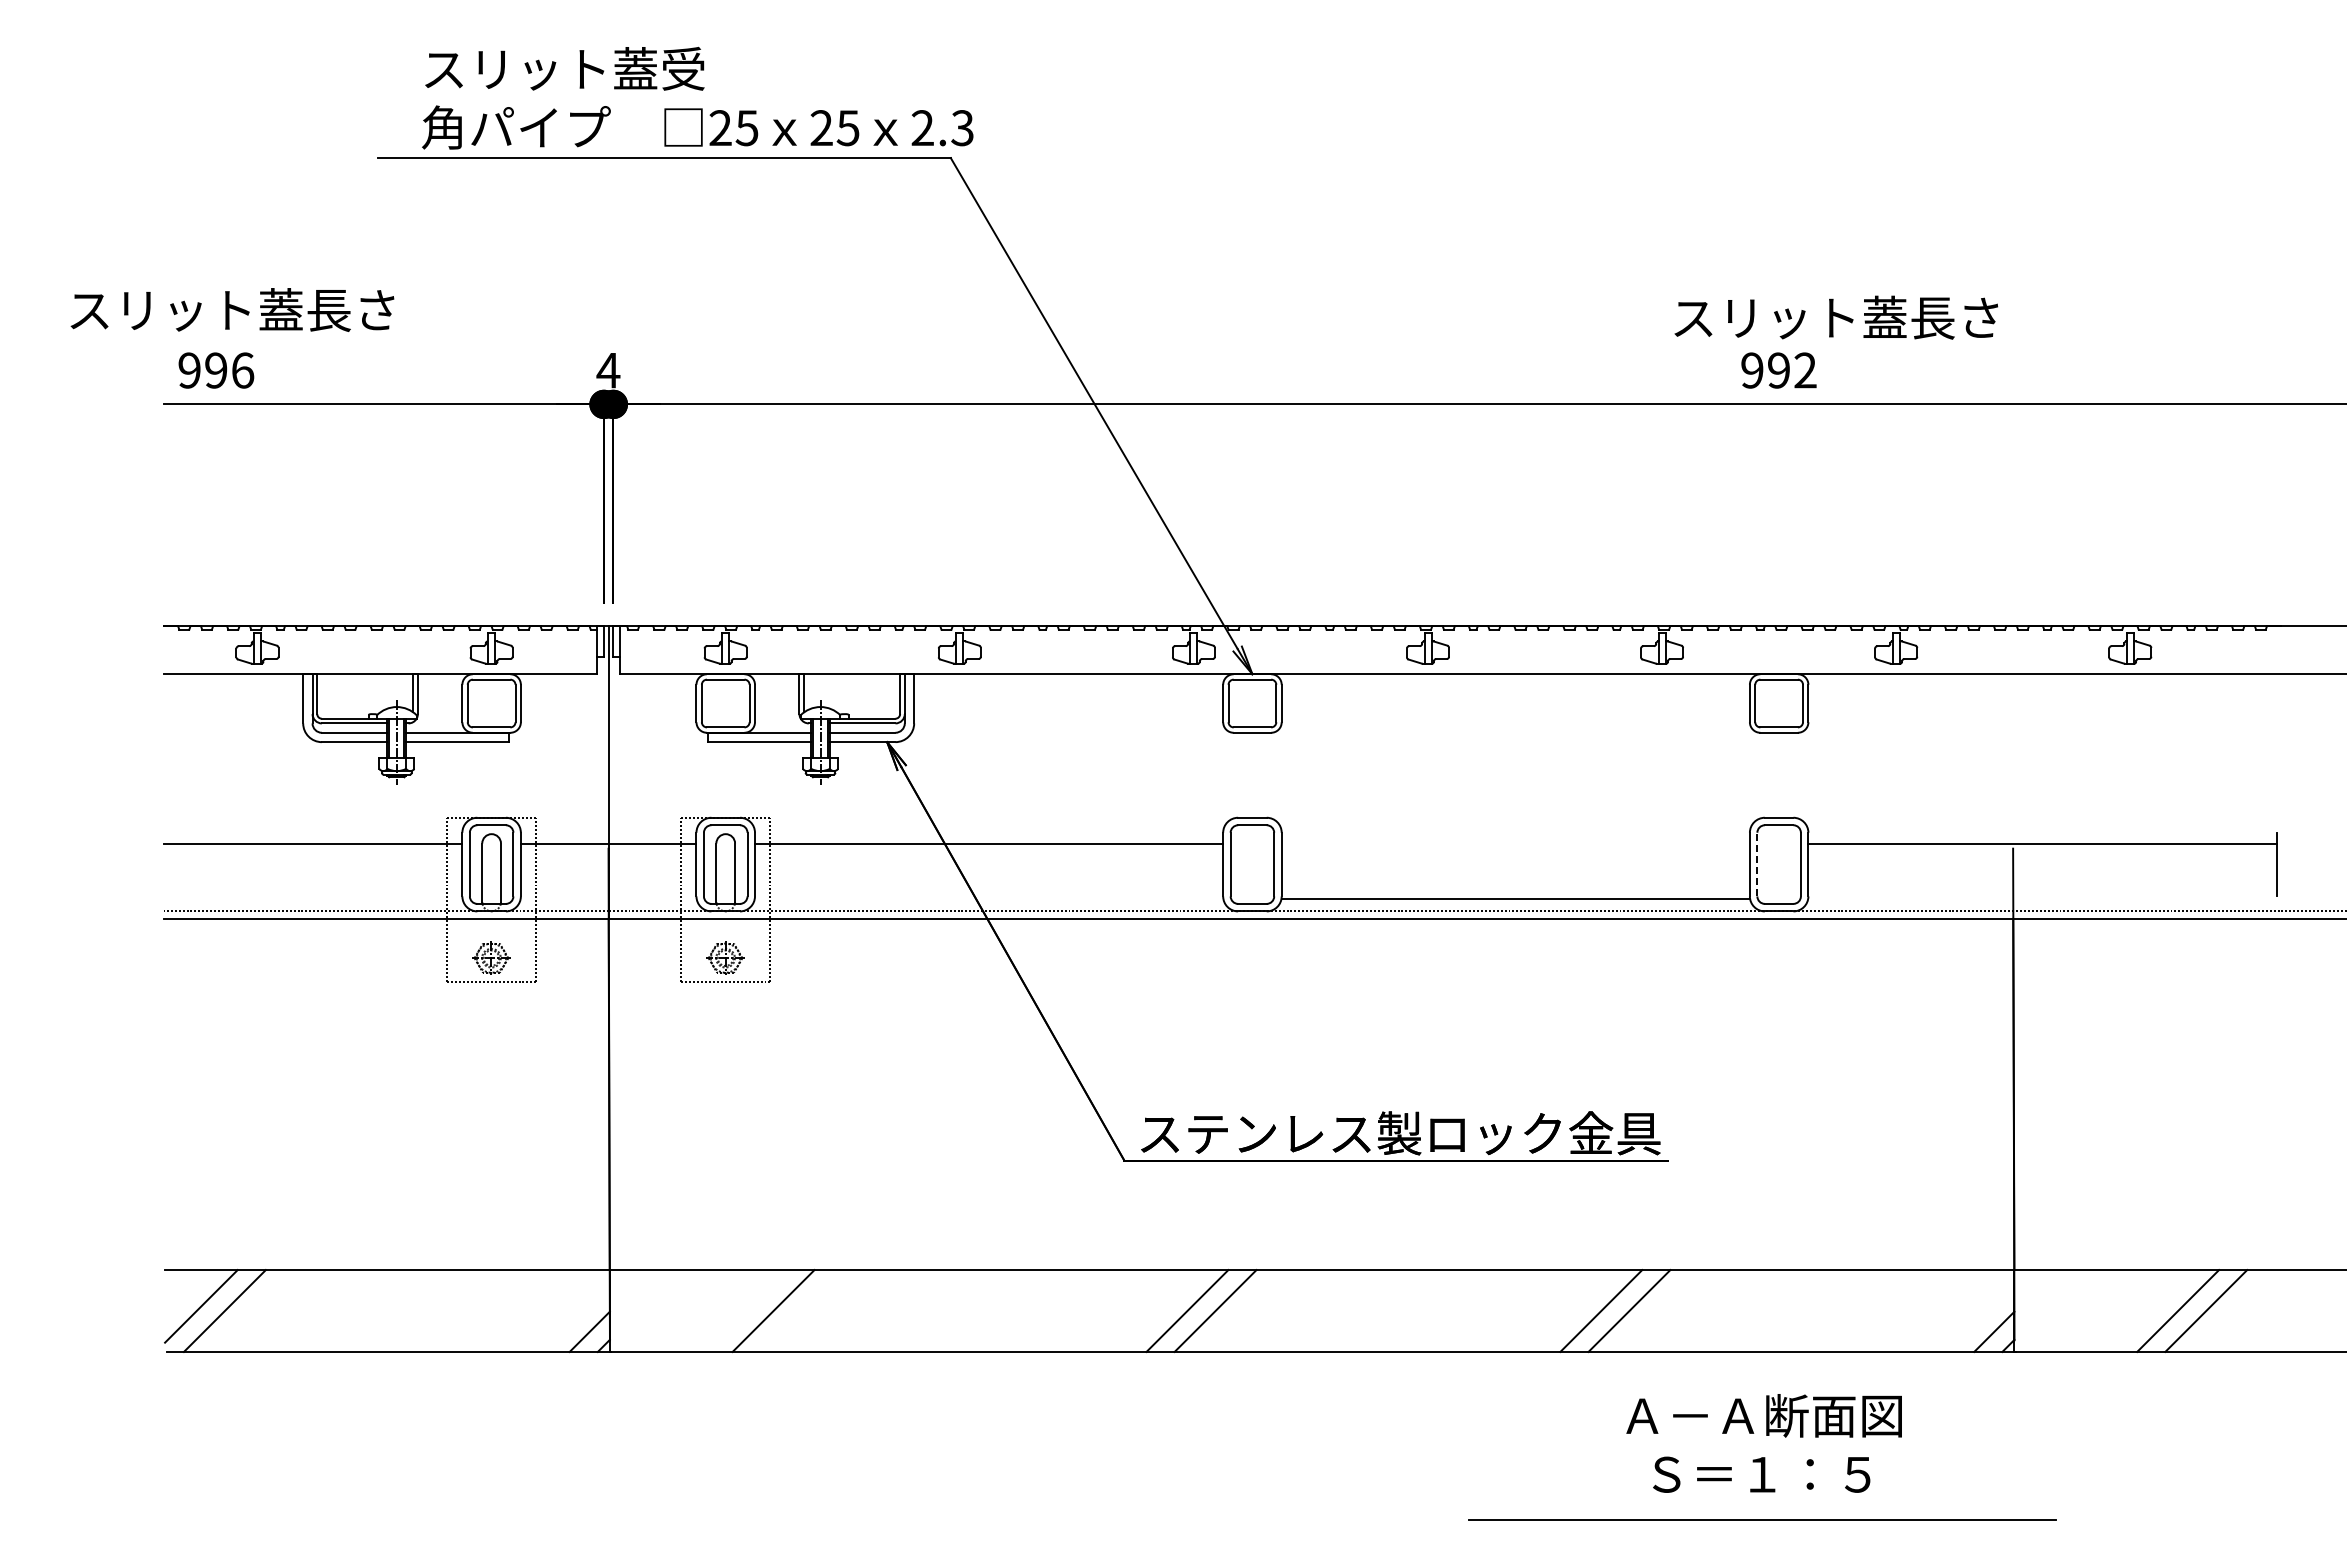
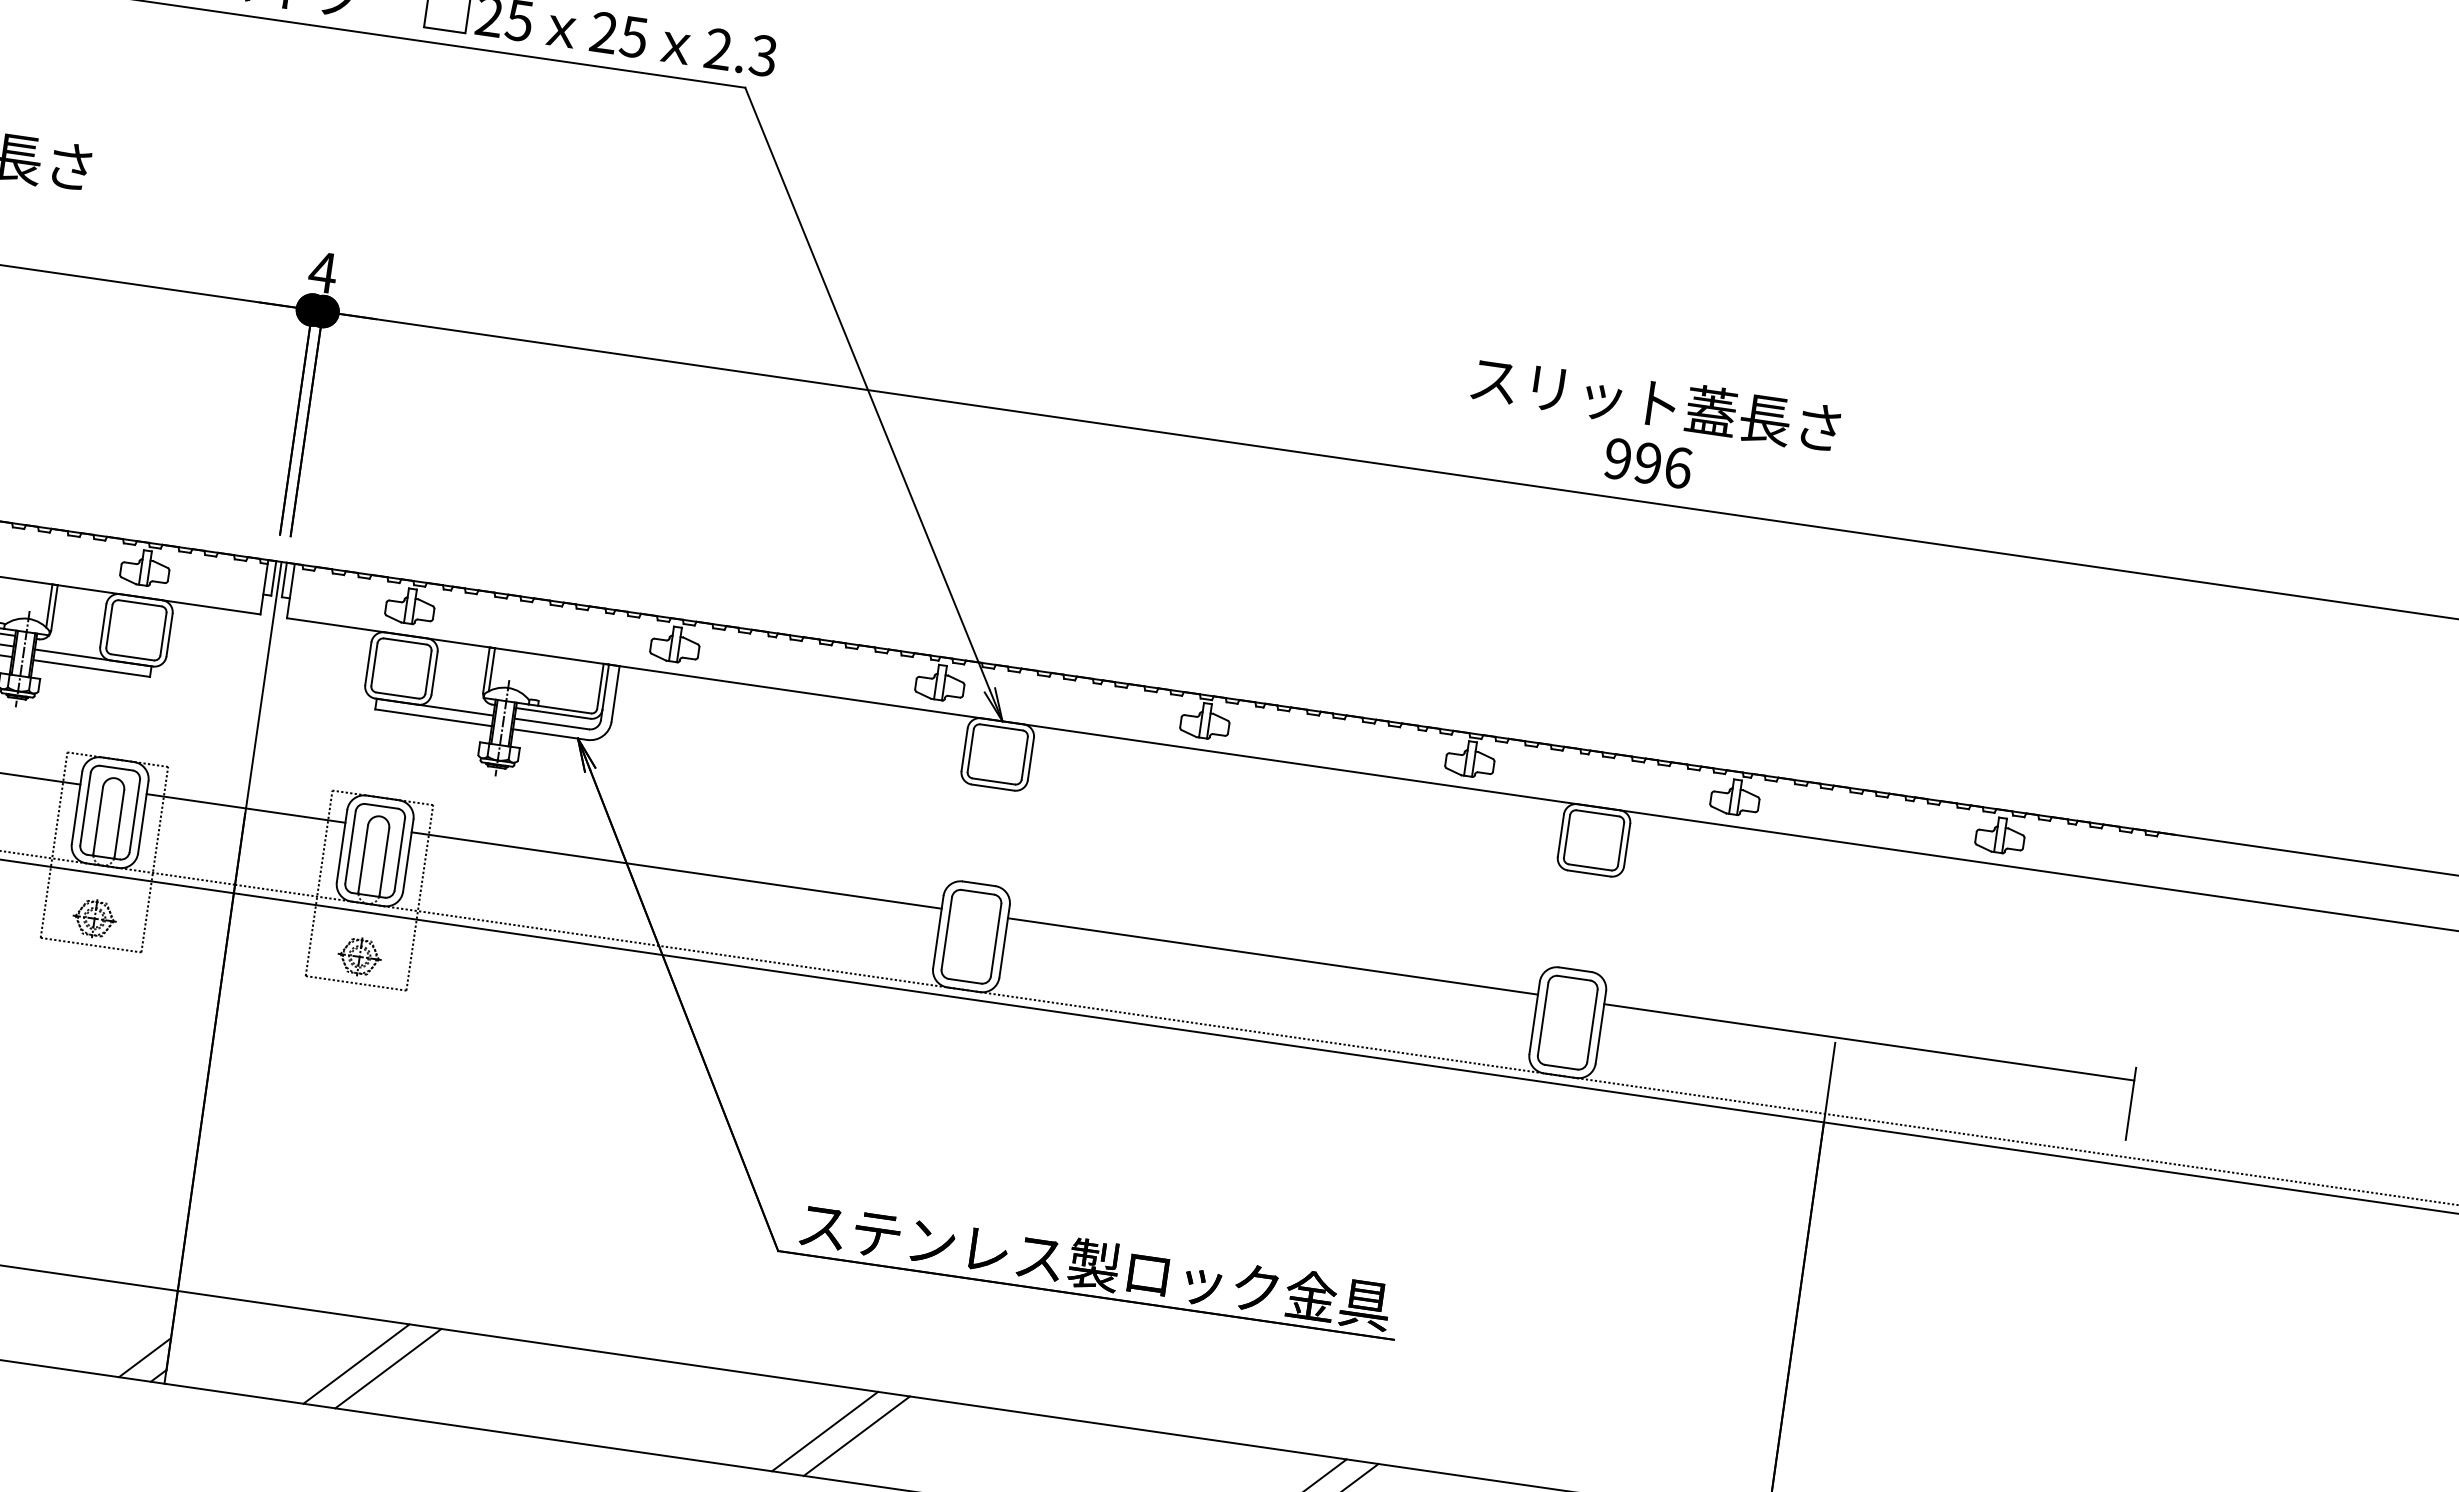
text: (1836, 317) -> (1656, 403), moved
text: (1805, 370) -> (1678, 467), 992 -> 996
line: (1757, 864) -> (1543, 1019), dashed -> solid
line: (1515, 898) -> (1272, 955), moved
line: (801, 1310) -> (388, 1368), added

